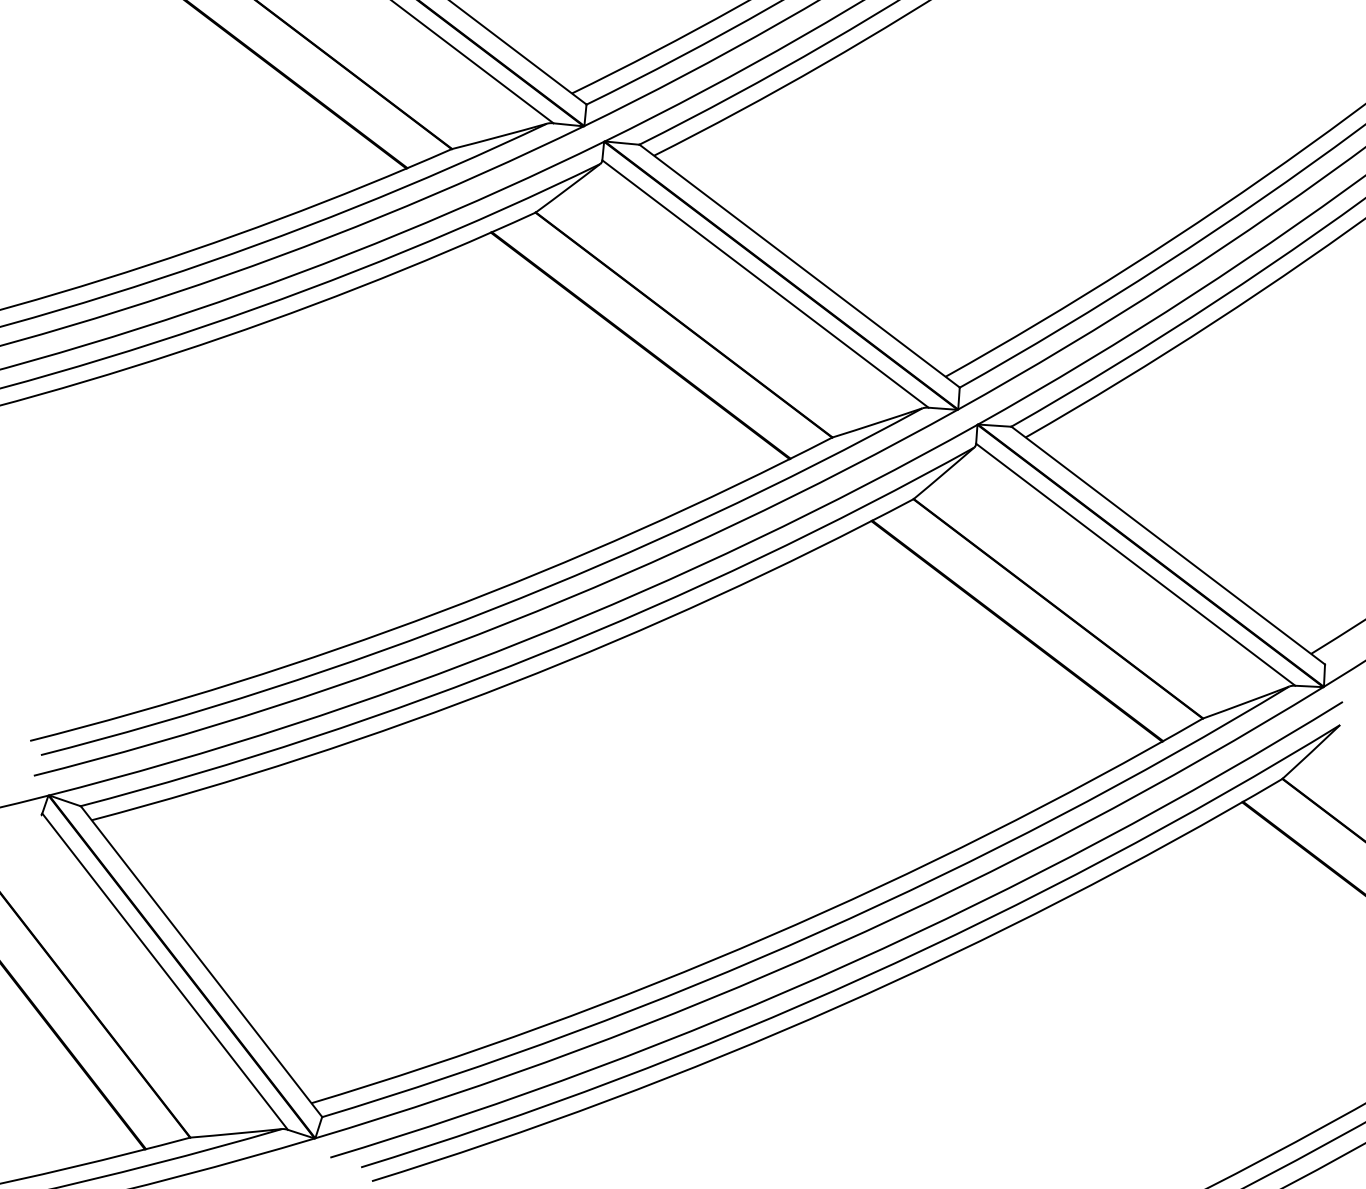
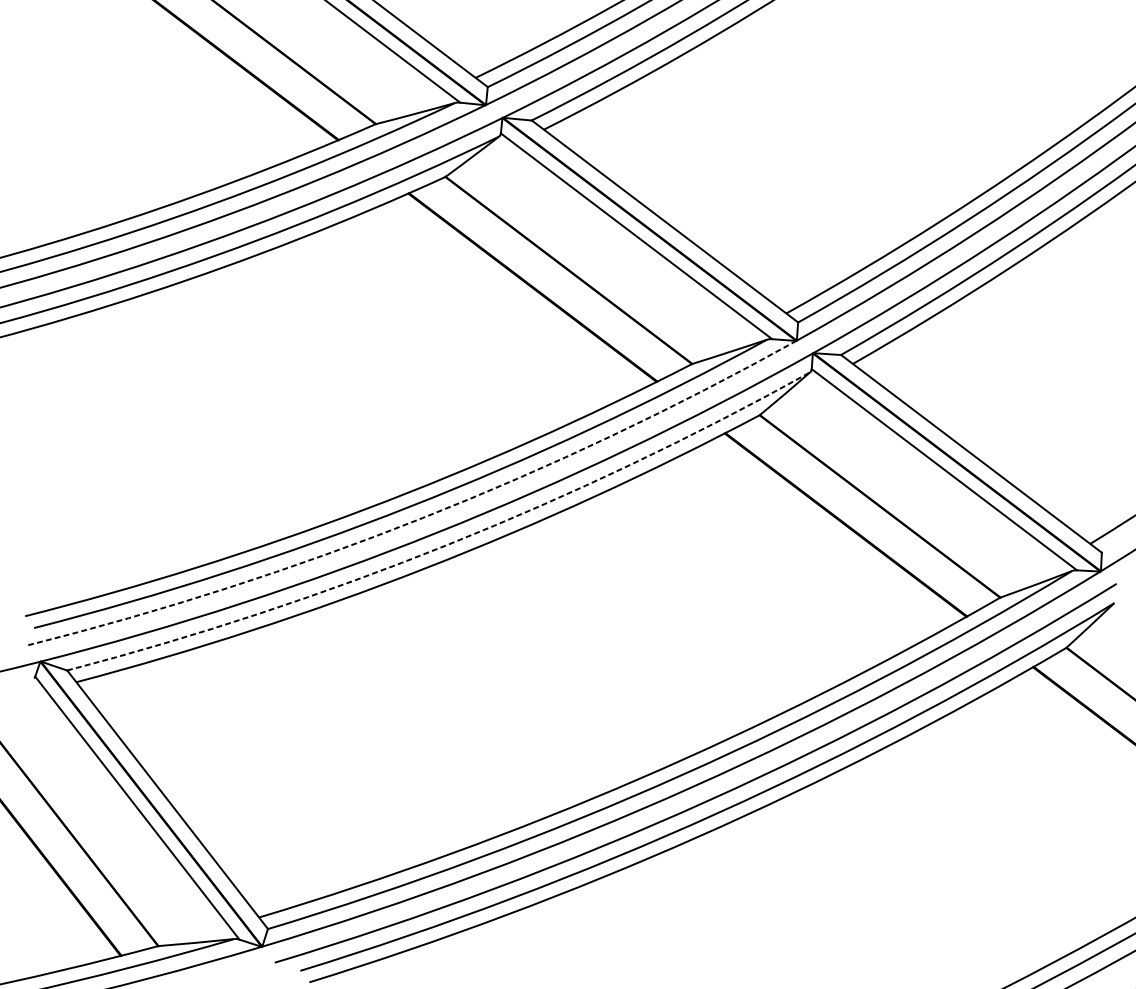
arc: (507, 623) -> (422, 518), solid -> dashed
arc: (538, 654) -> (447, 544), solid -> dashed

